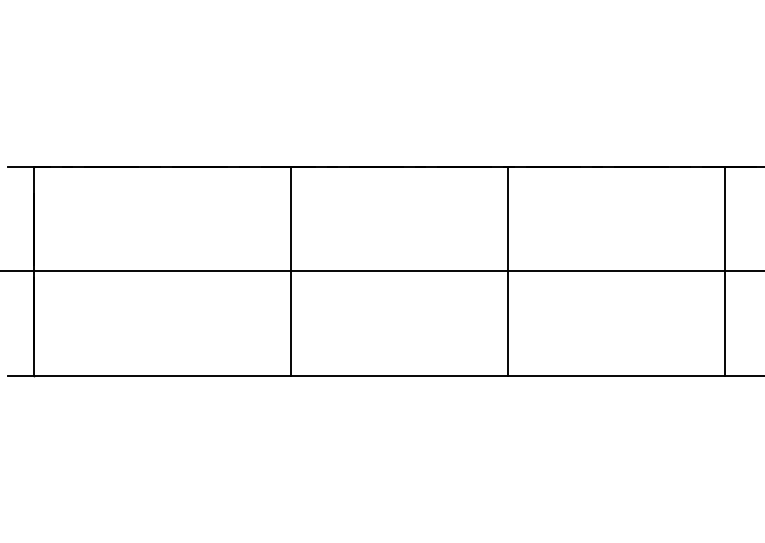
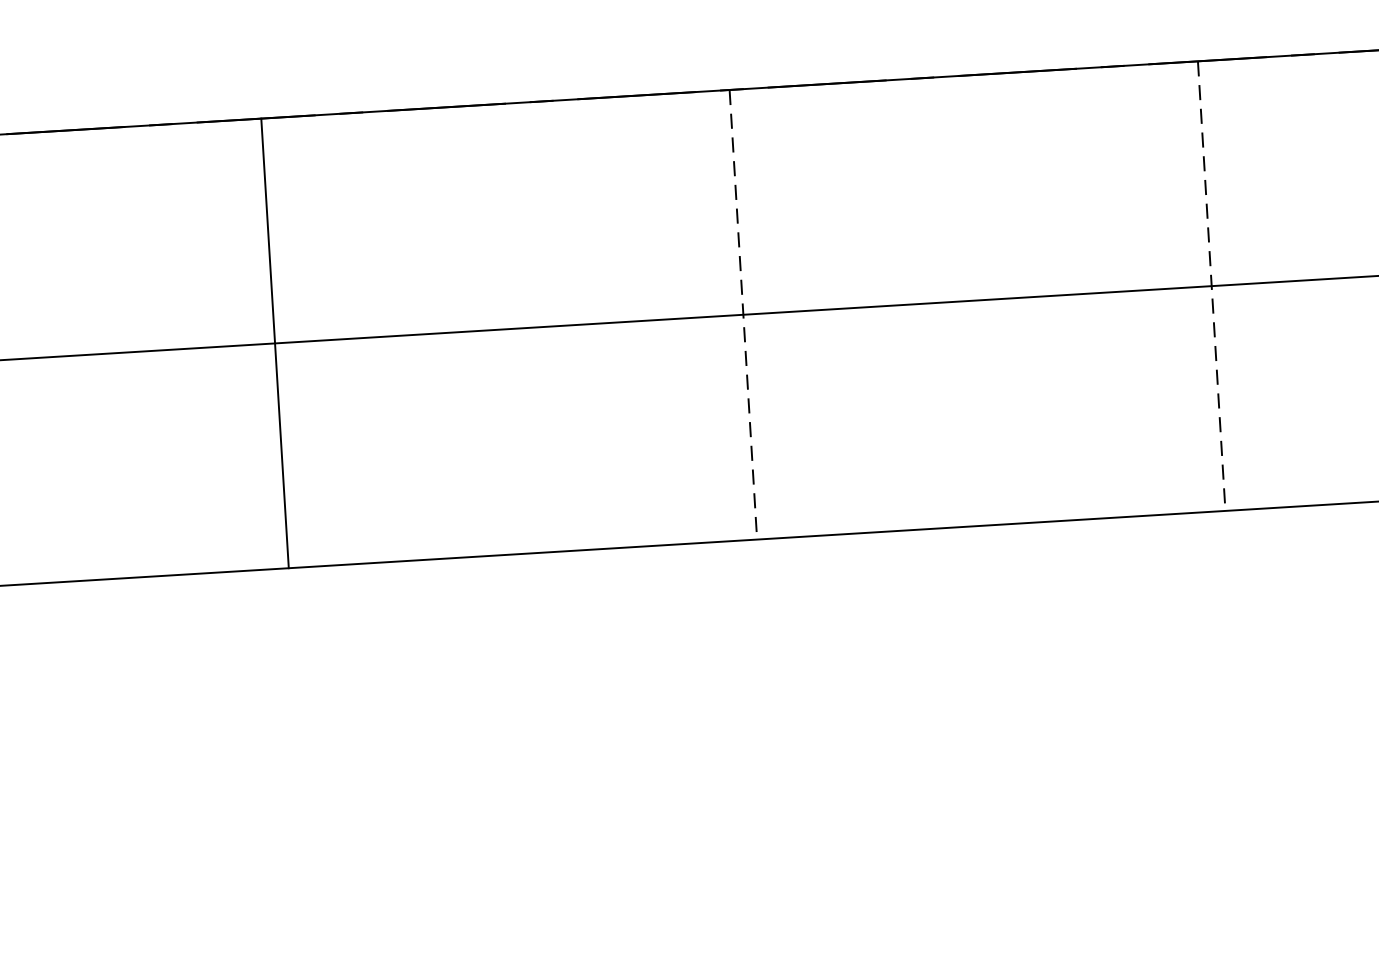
line: (507, 272) -> (742, 316), solid -> dashed
line: (725, 272) -> (1212, 288), solid -> dashed

